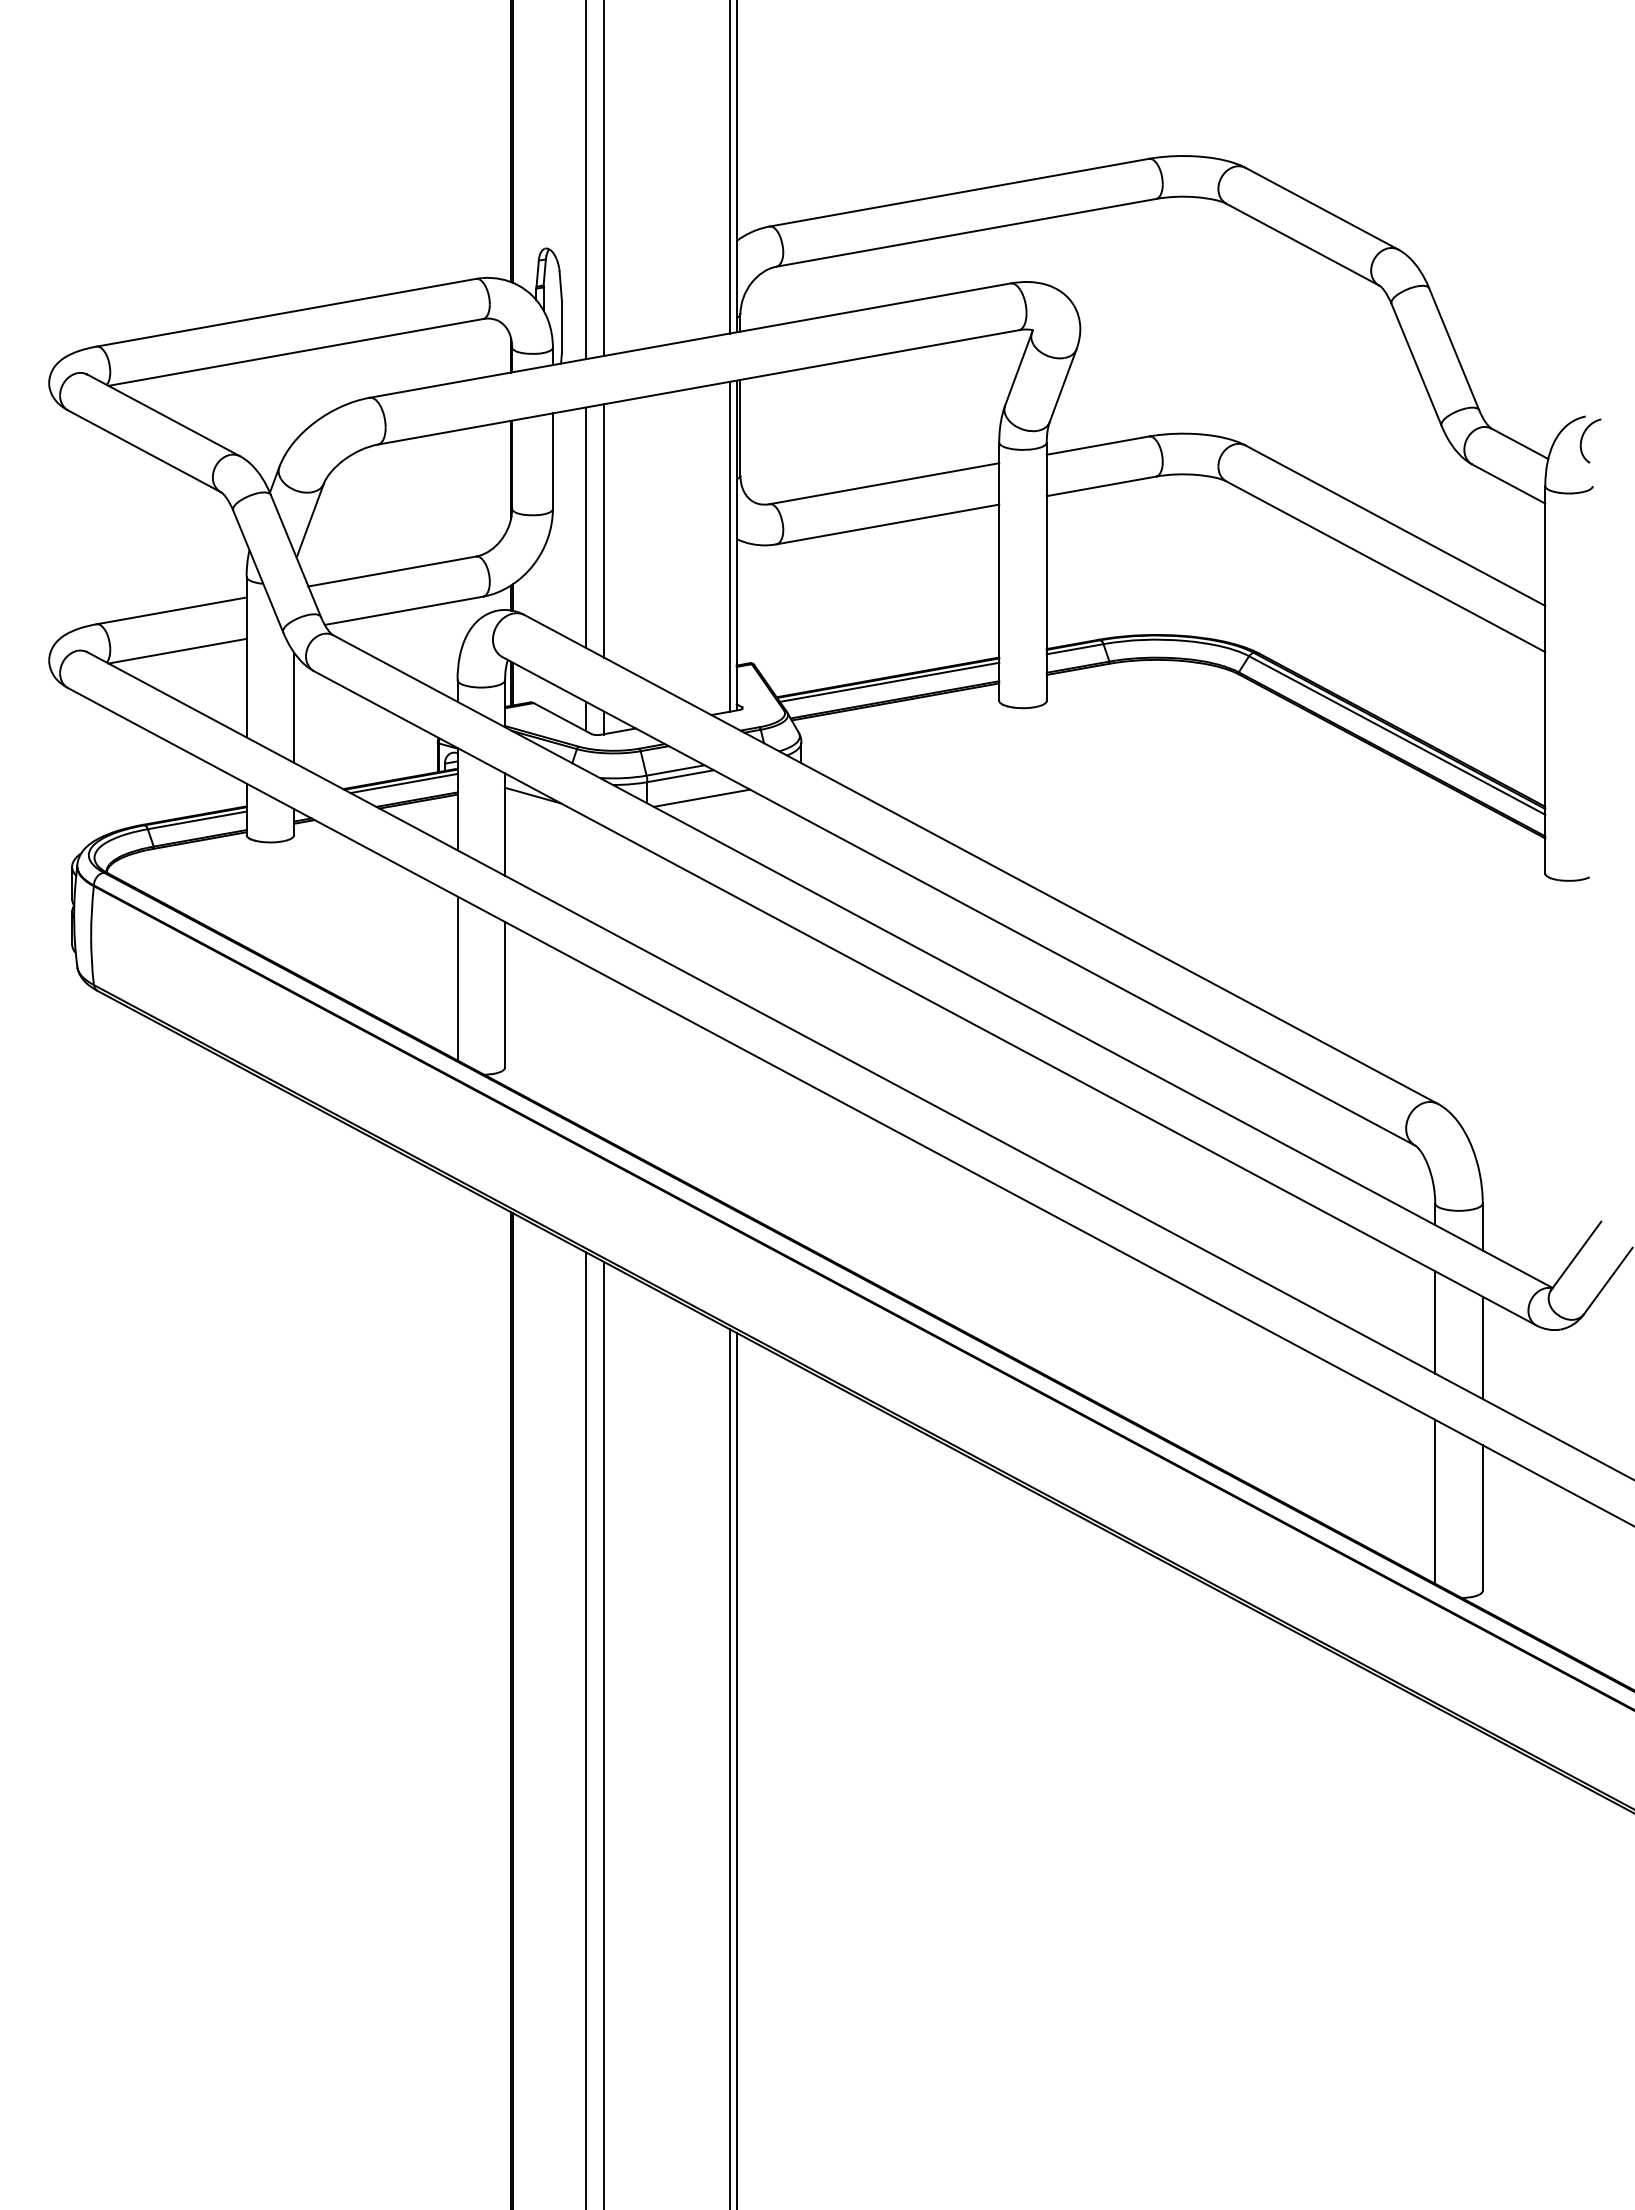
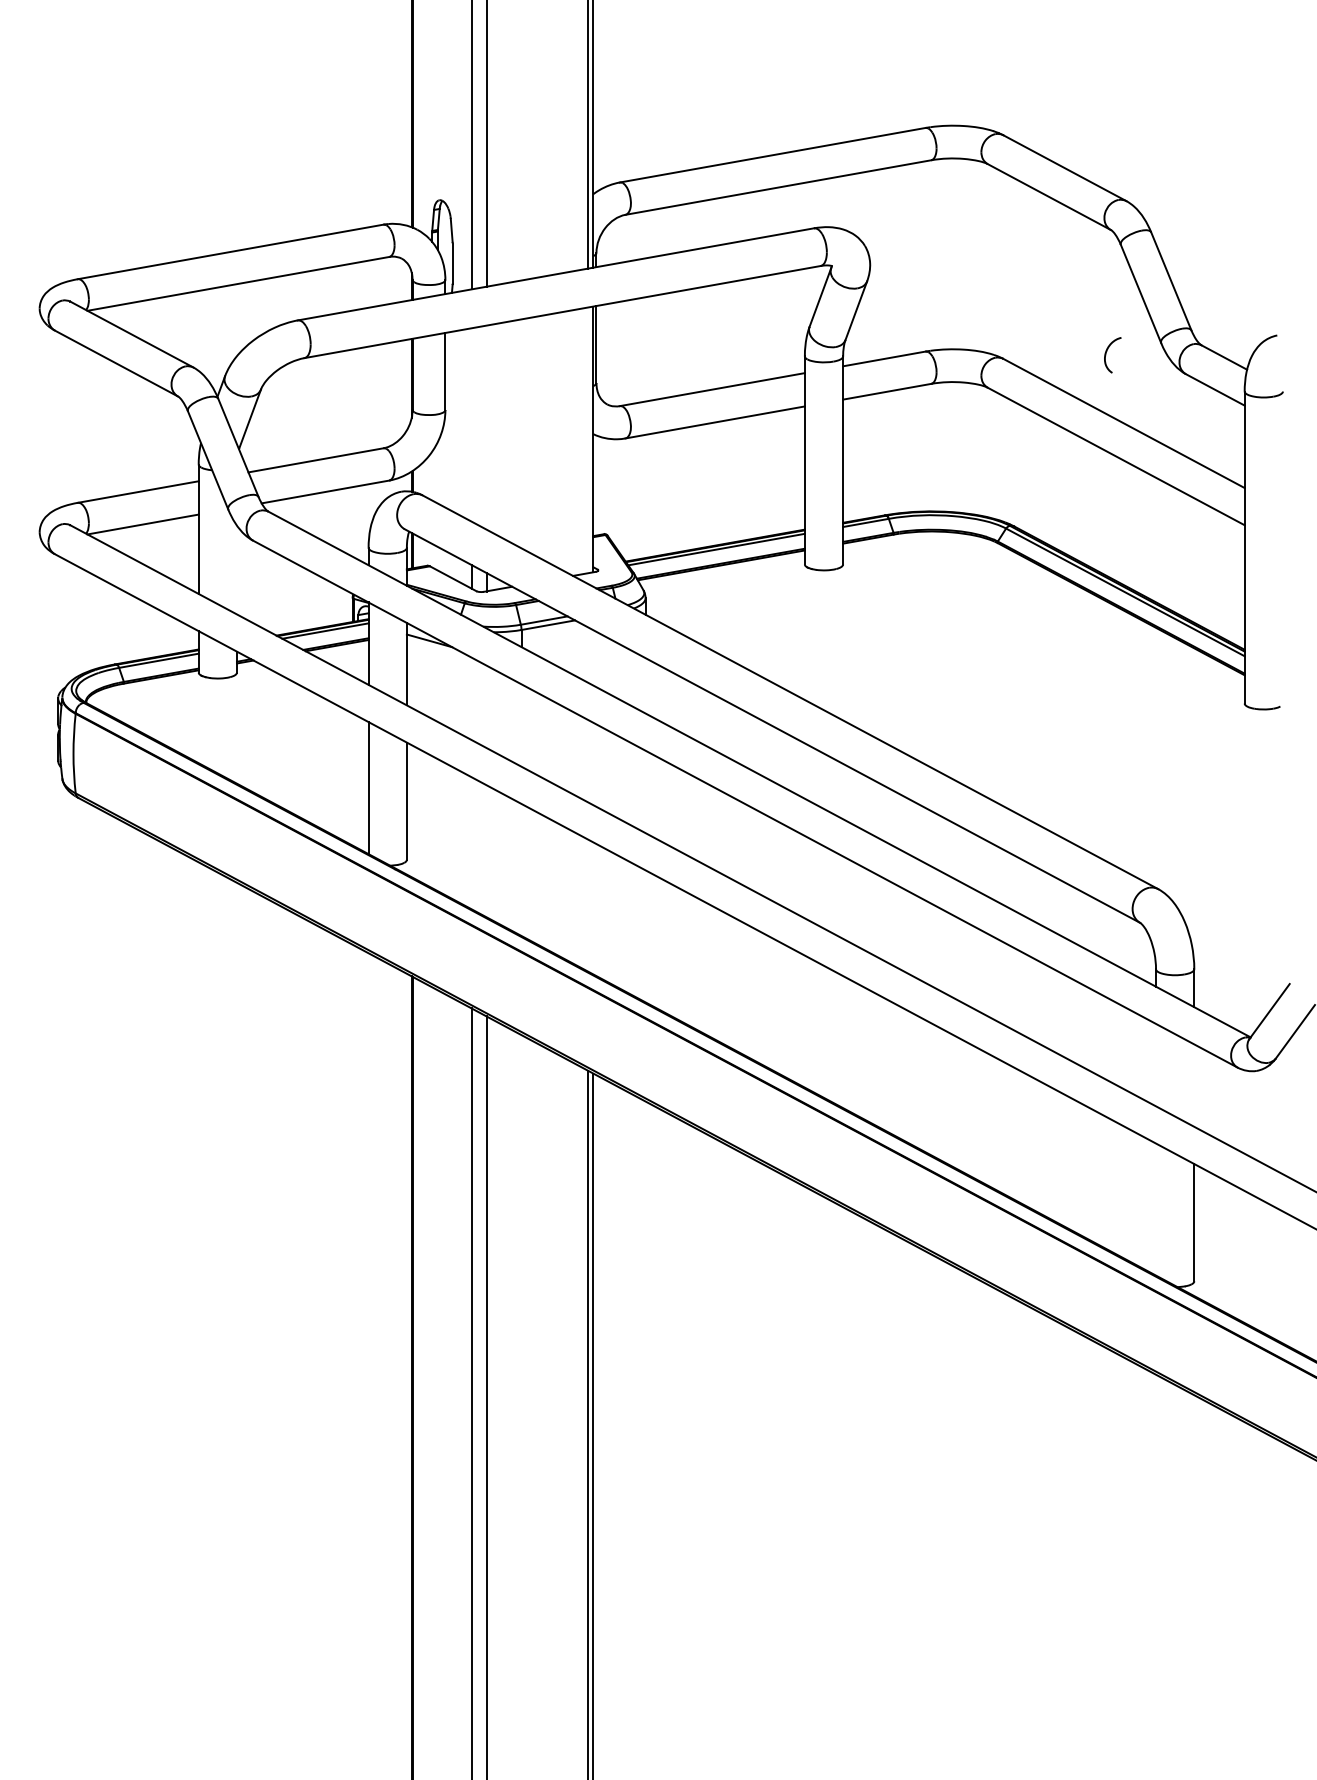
curve: (1582, 440) -> (1106, 354), moved
line: (585, 527) -> (471, 424), removed
line: (604, 530) -> (486, 427), removed
line: (729, 546) -> (587, 440), removed
line: (294, 707) -> (237, 569), removed
line: (701, 797) -> (565, 642), removed
line: (1435, 1322) -> (1156, 1065), removed
line: (1482, 1347) -> (1194, 1085), removed
line: (1435, 1501) -> (1156, 1209), removed

